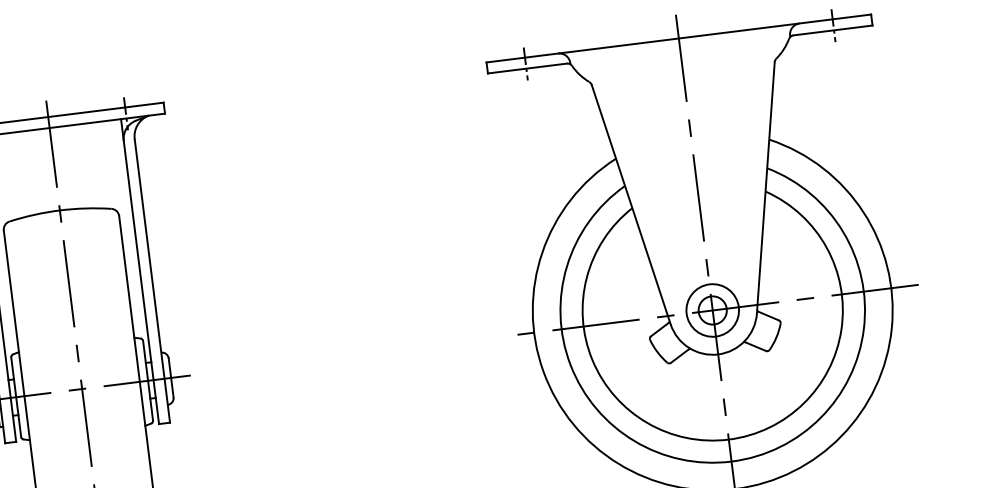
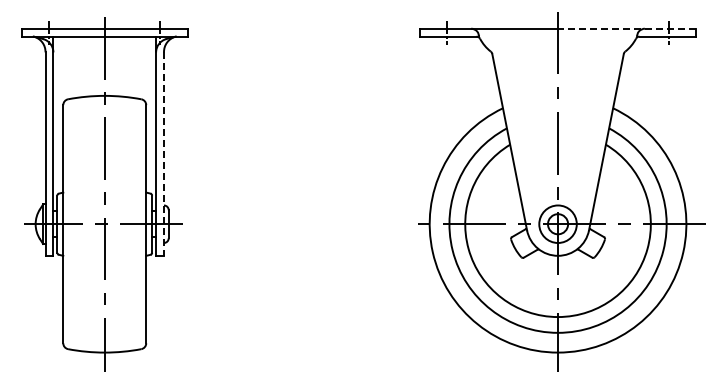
line: (774, 26) -> (626, 28), solid -> dashed
line: (153, 281) -> (164, 154), solid -> dashed

